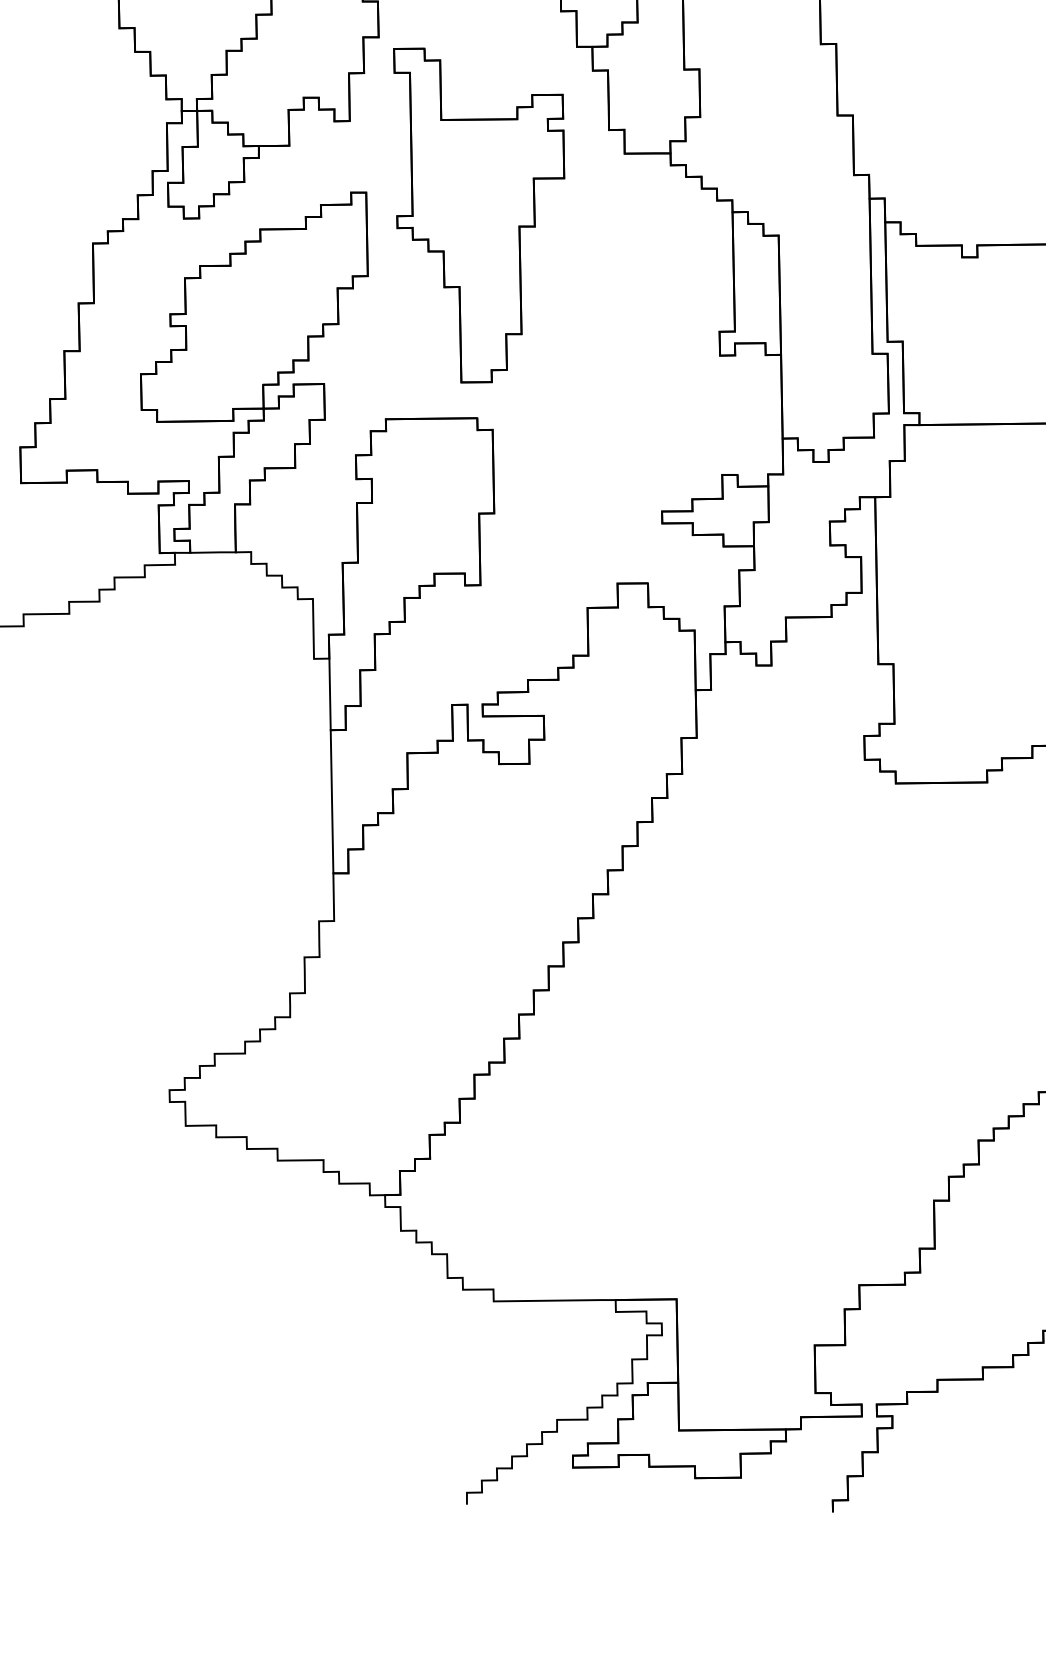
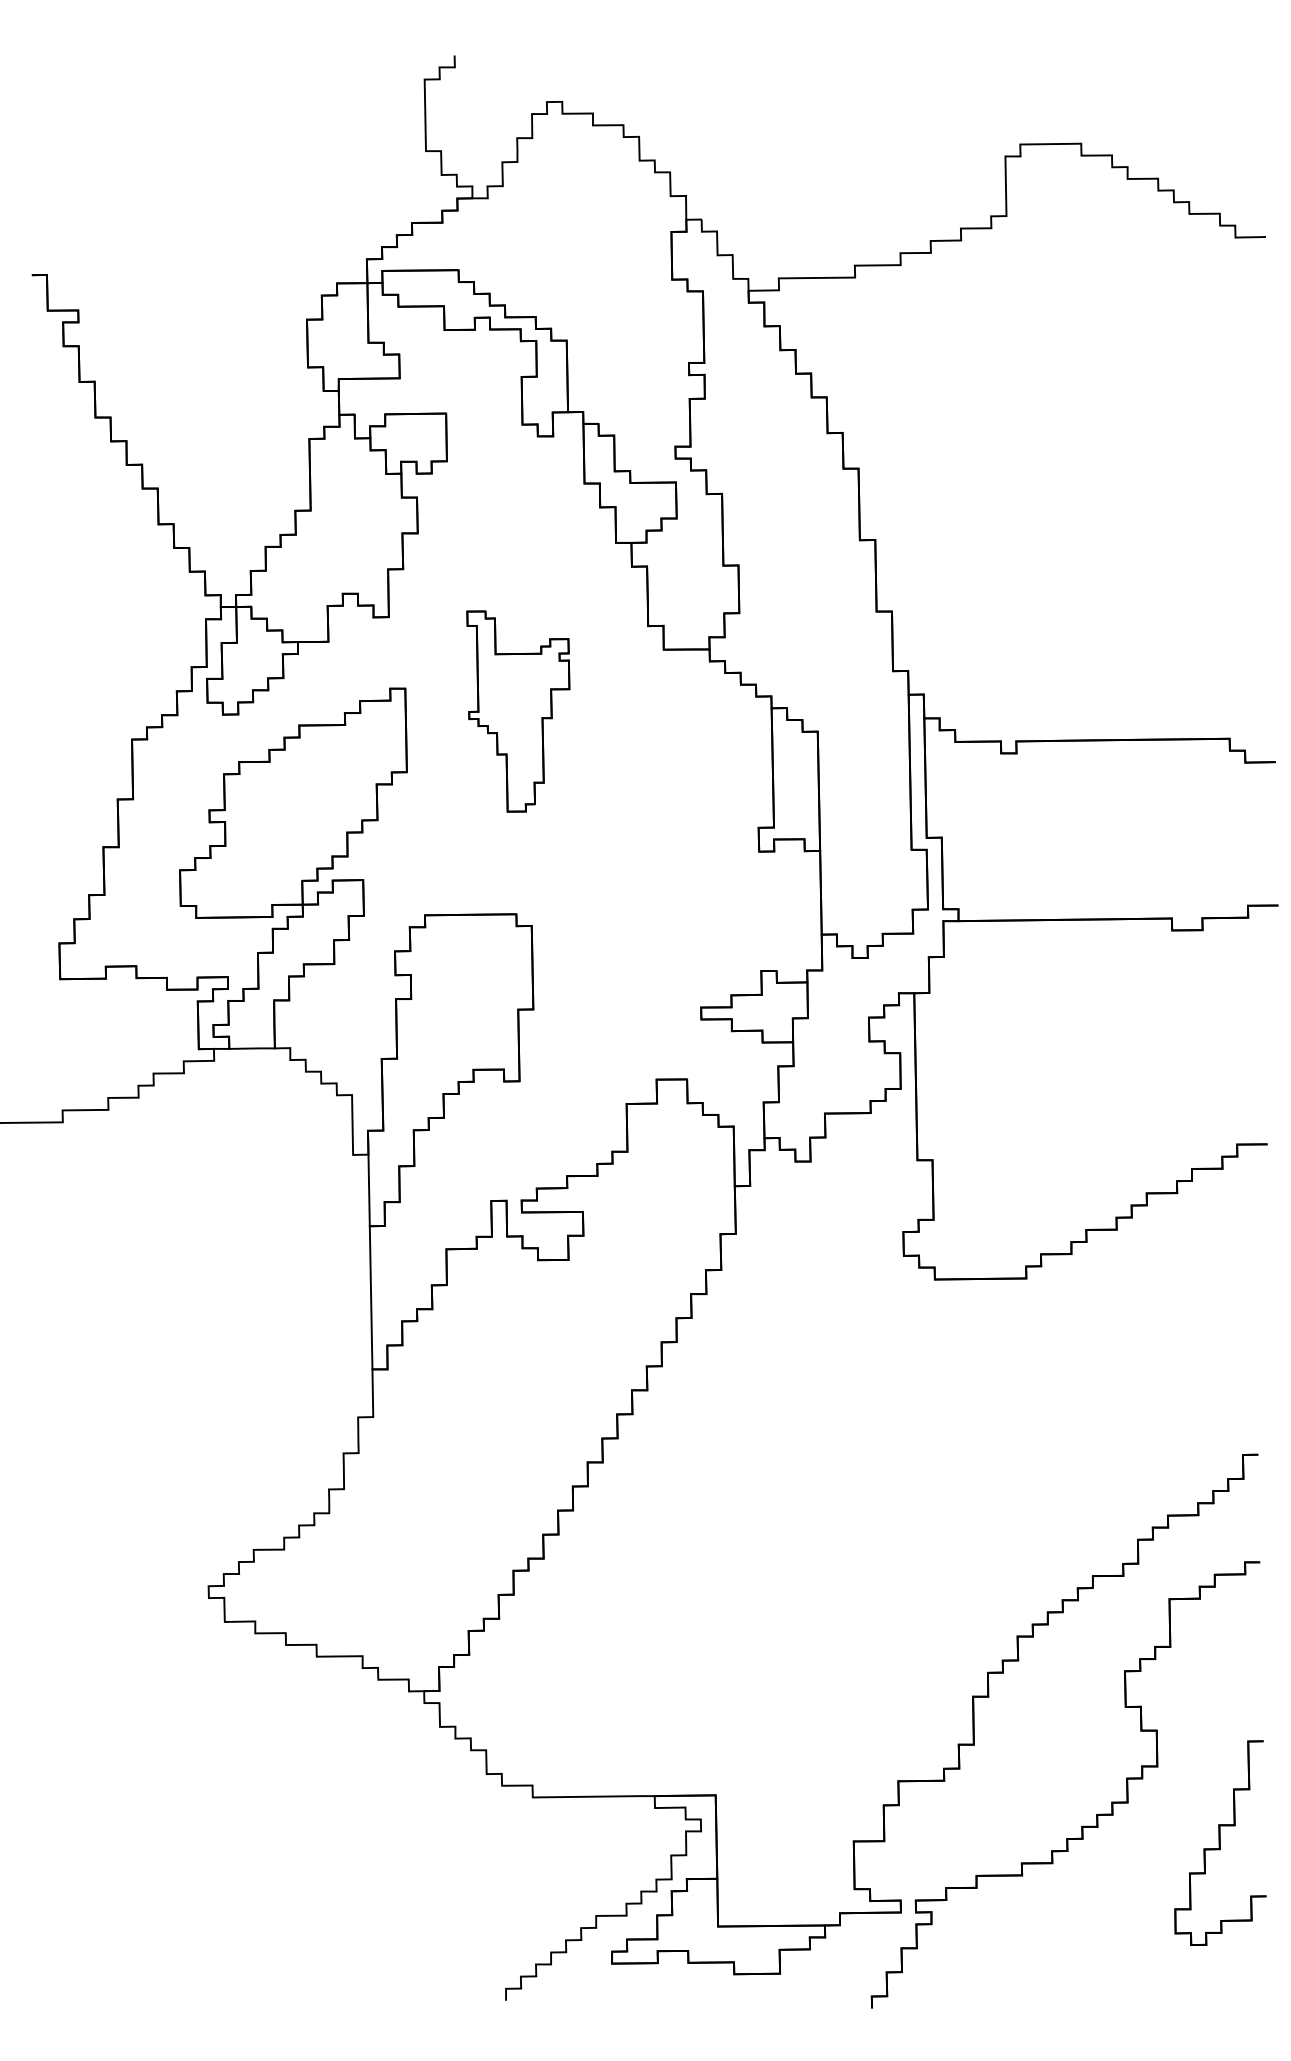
part: (479, 215) -> (518, 711), size x0.6

